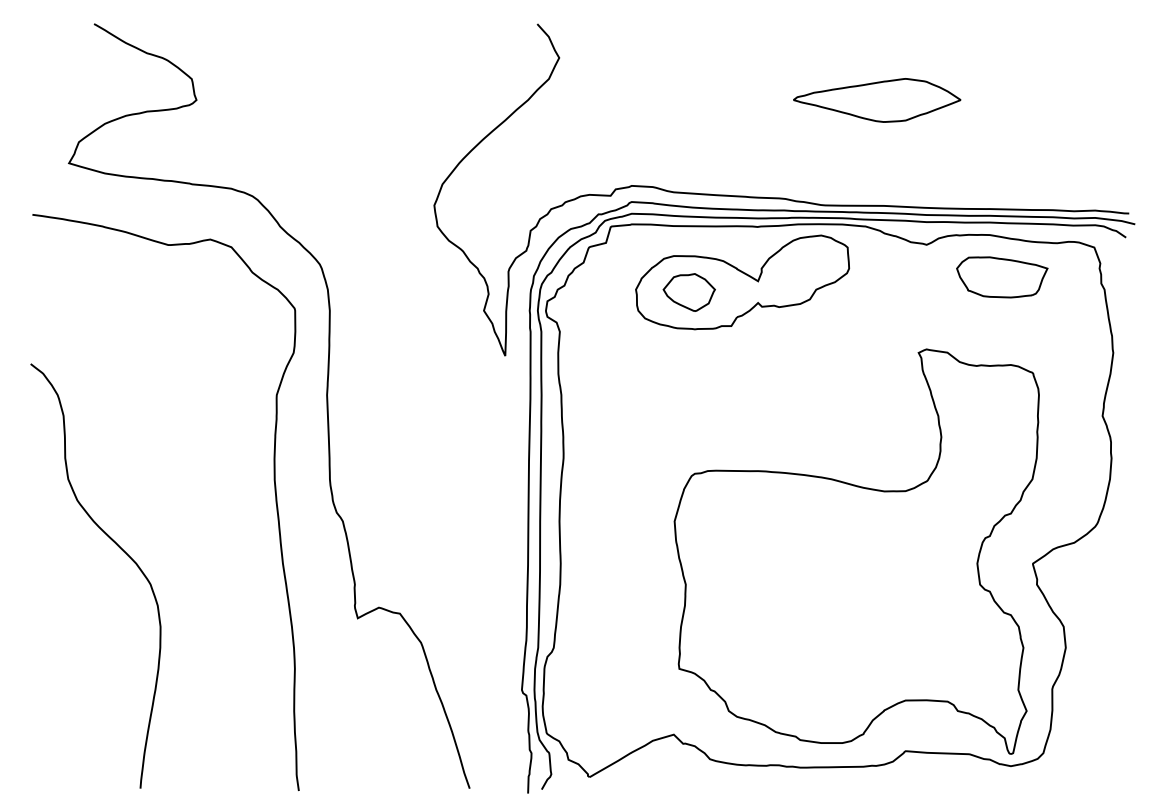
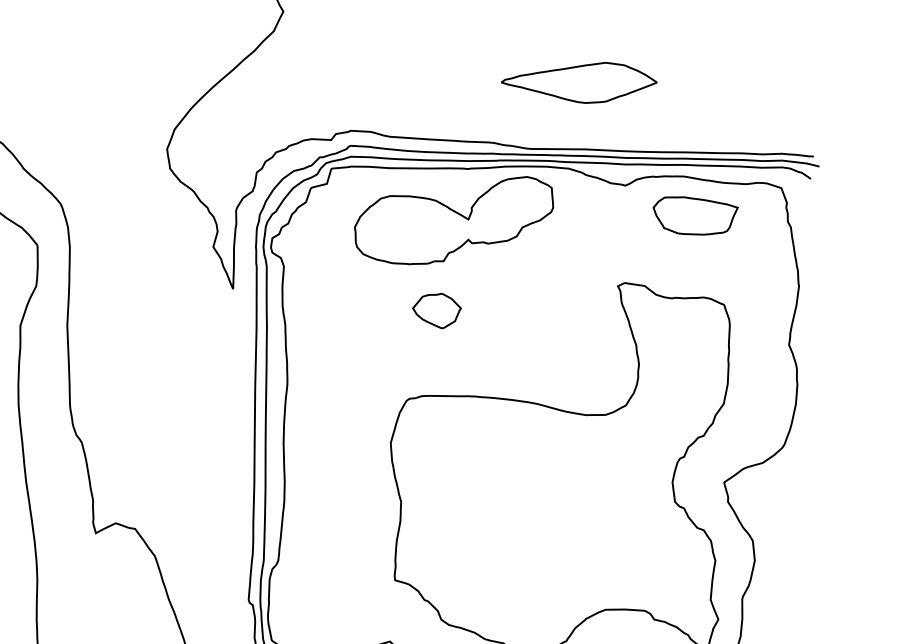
part: (877, 100) -> (579, 82), moved
part: (688, 292) -> (436, 310), moved

